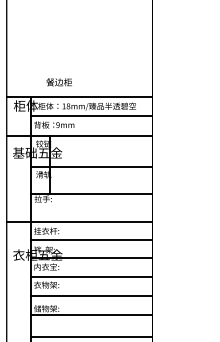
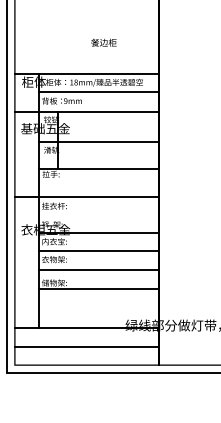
text: (58, 82) -> (103, 42), moved
line: (91, 240) -> (98, 215), removed
line: (91, 336) -> (98, 310), removed

